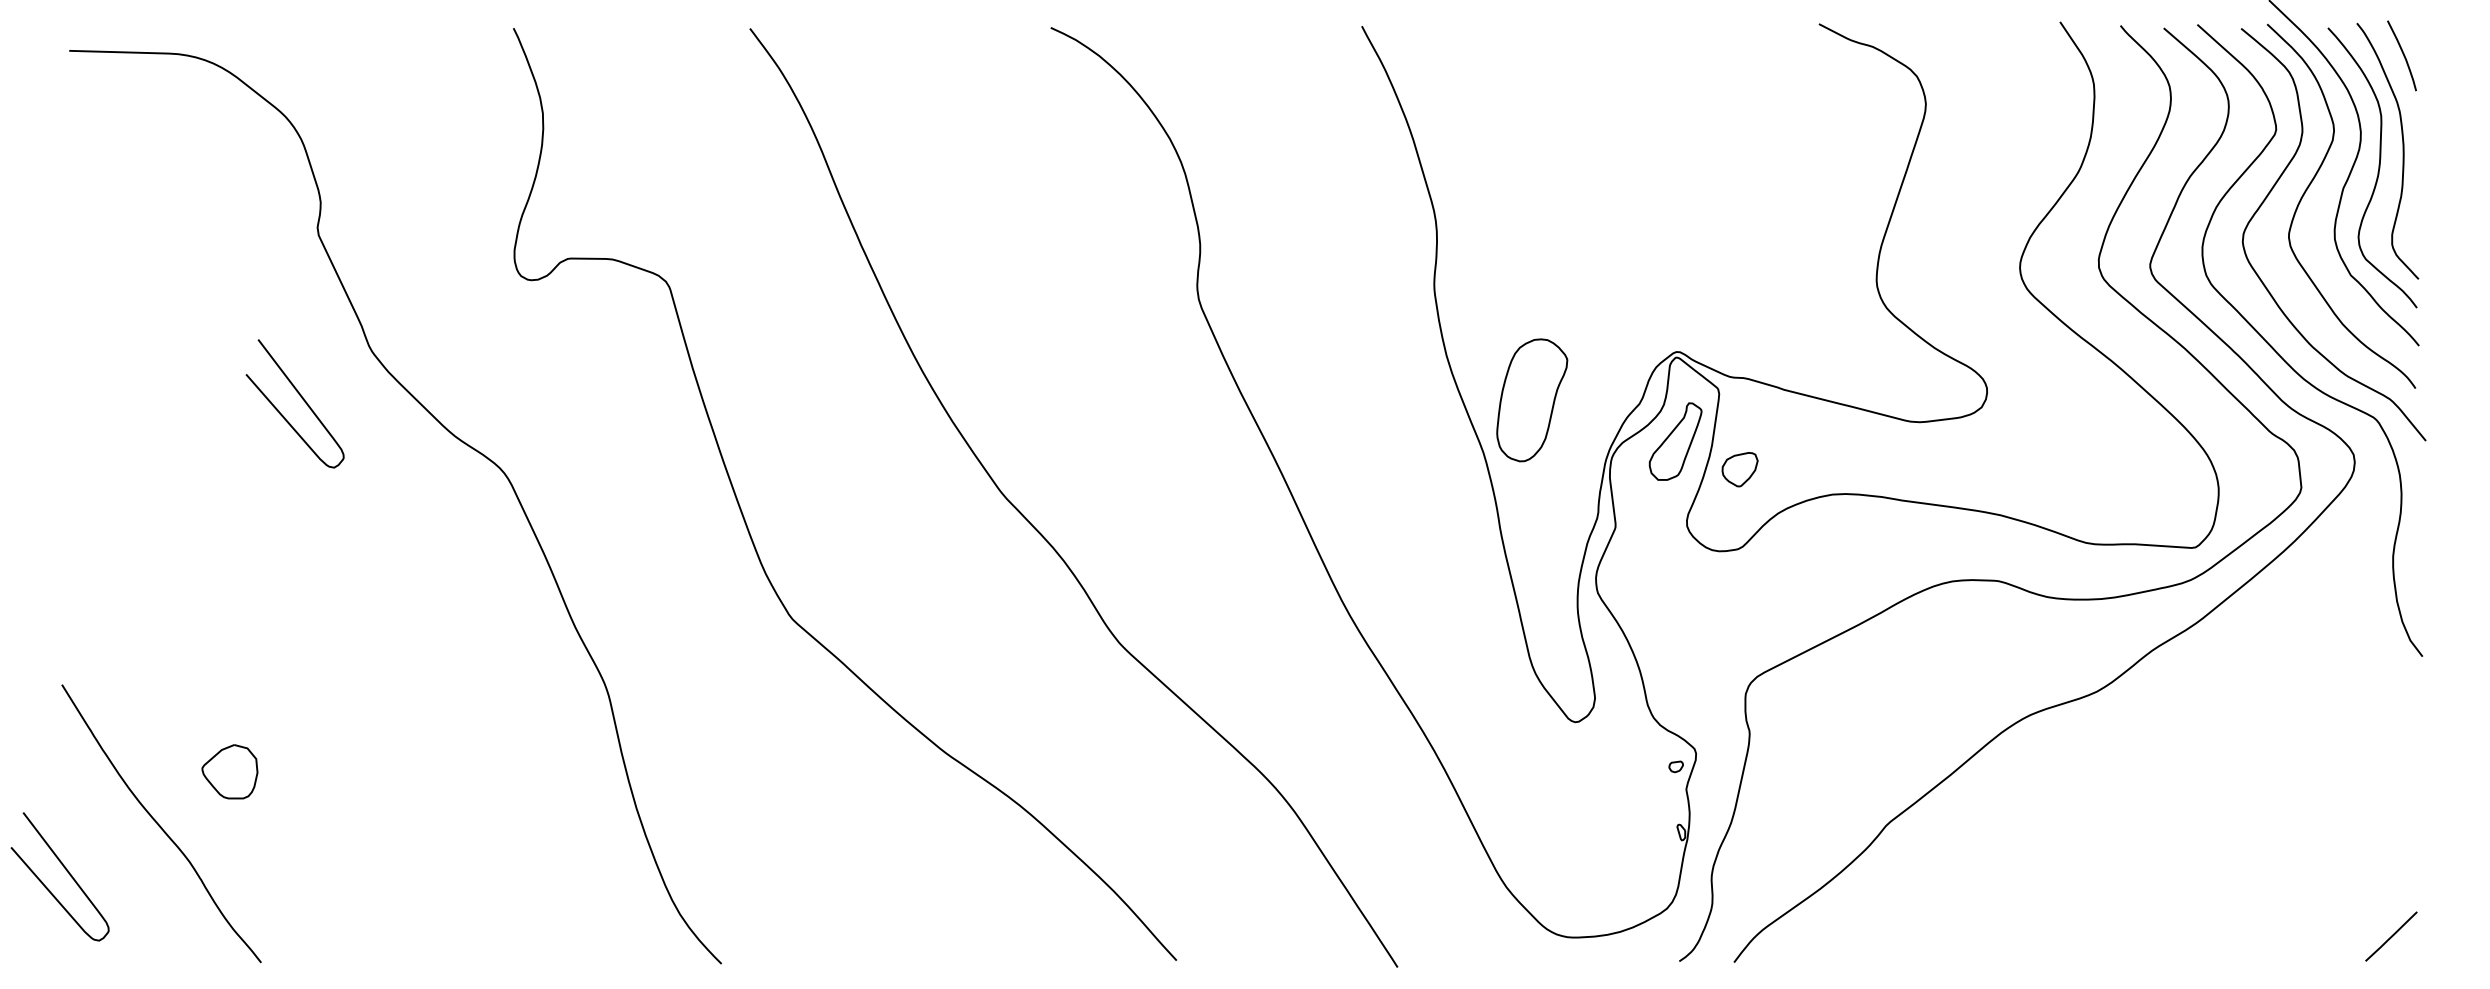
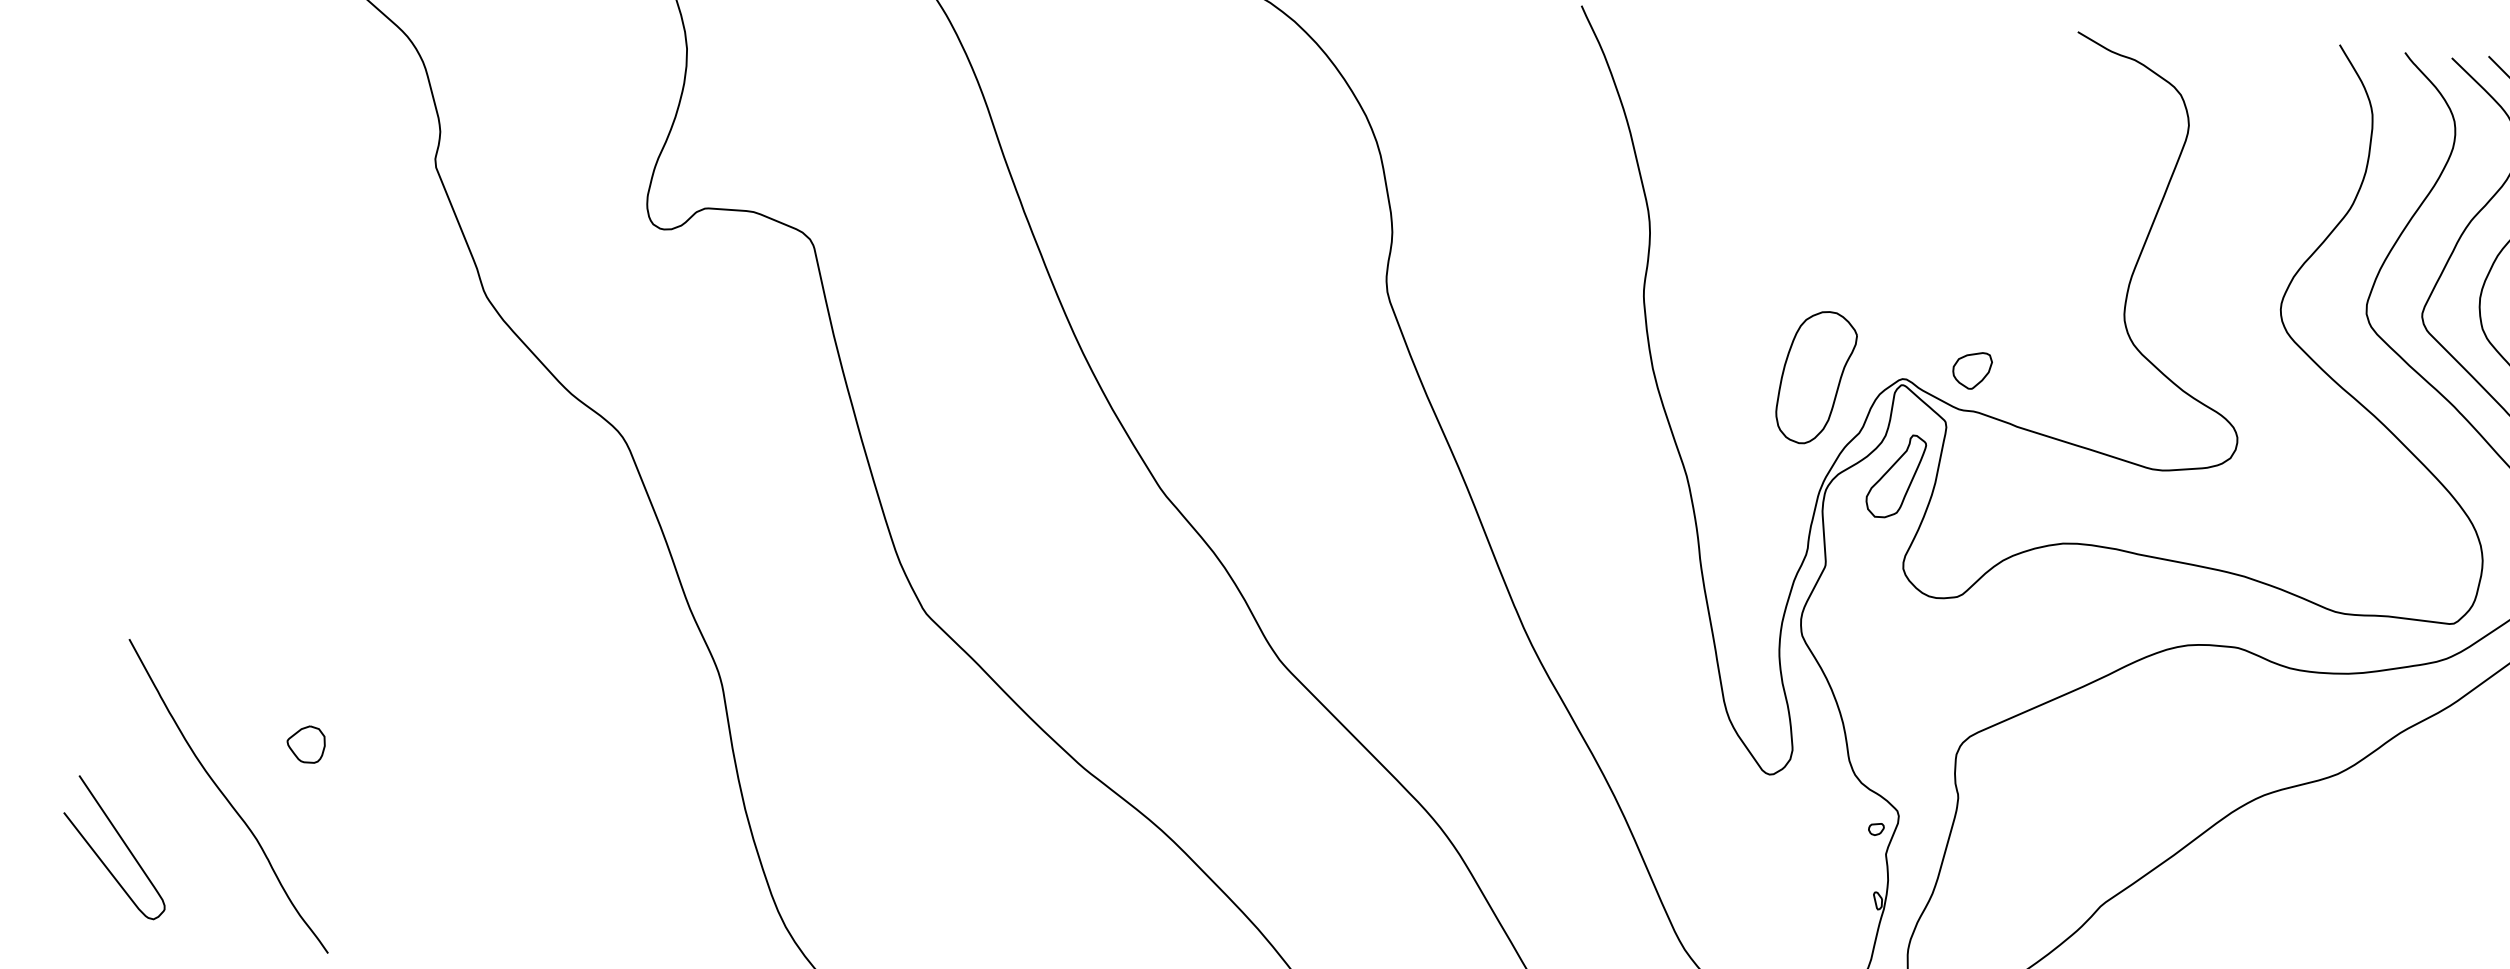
curve: (301, 398) -> (407, 343), removed
part: (1532, 400) -> (1816, 377), moved
part: (1739, 469) -> (1971, 370), moved
part: (229, 771) -> (305, 743), size x0.62

